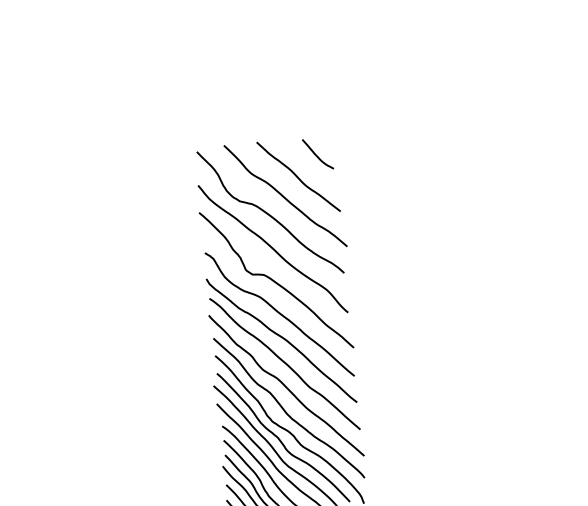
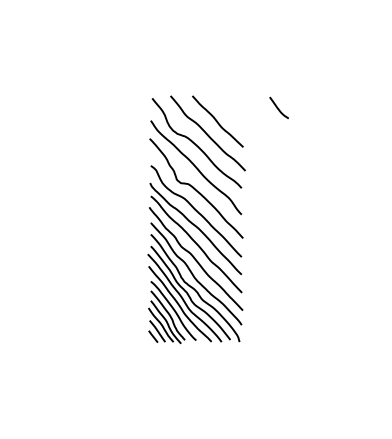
curve: (316, 153) -> (278, 107), moved

